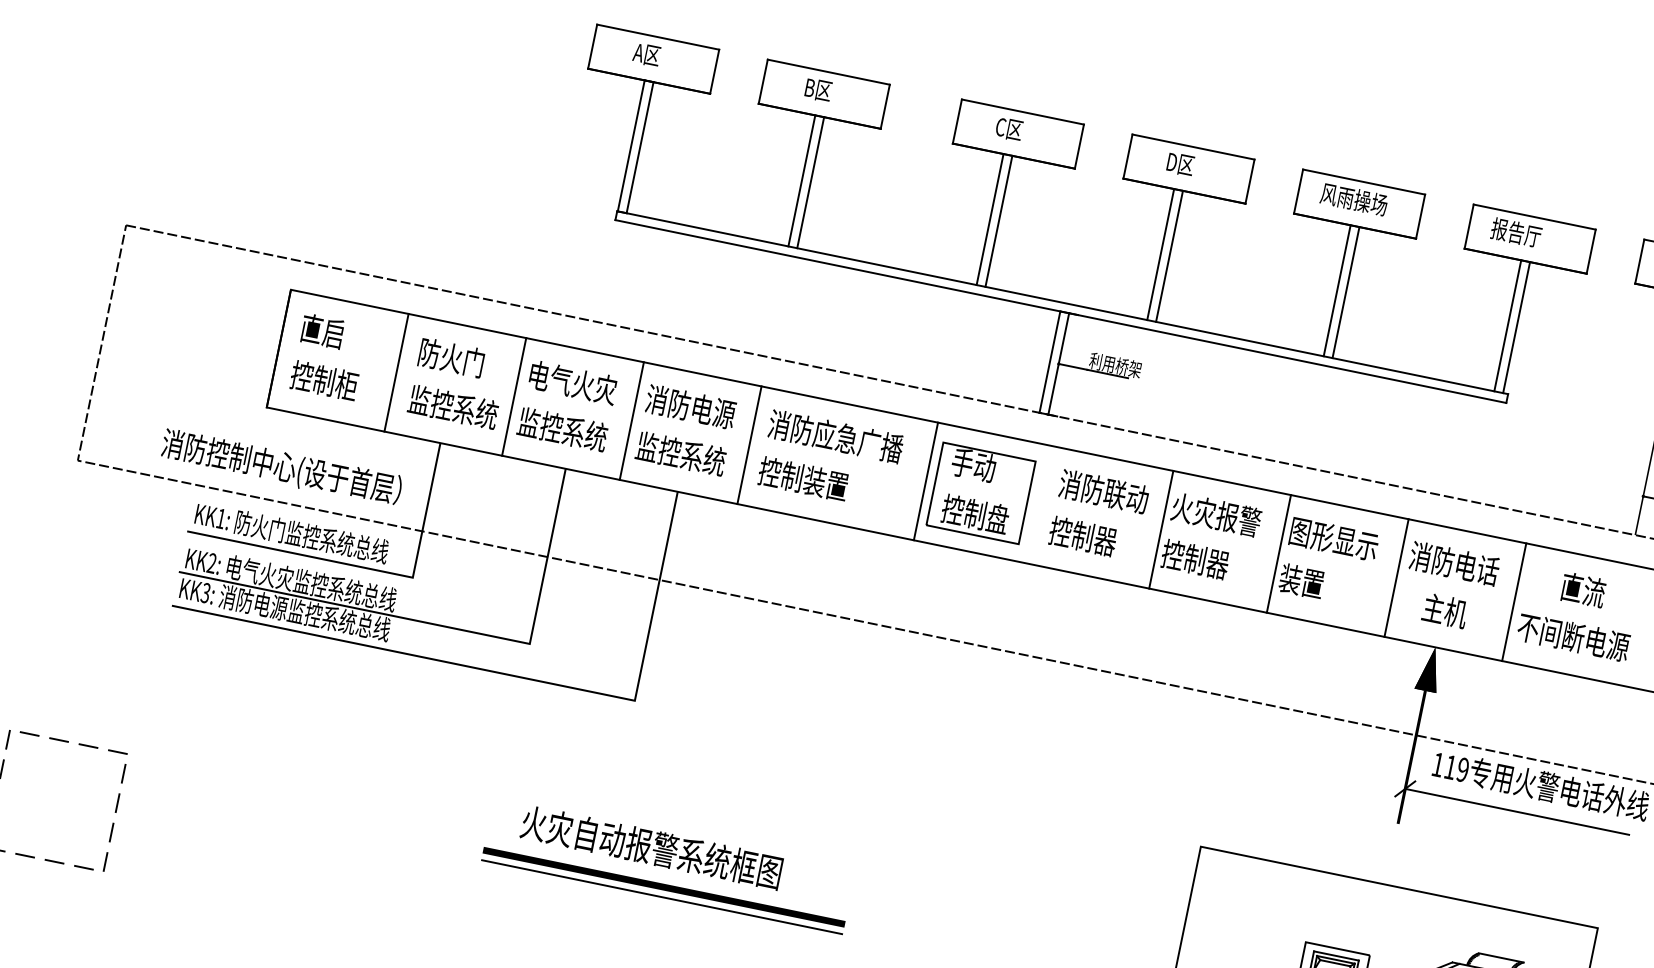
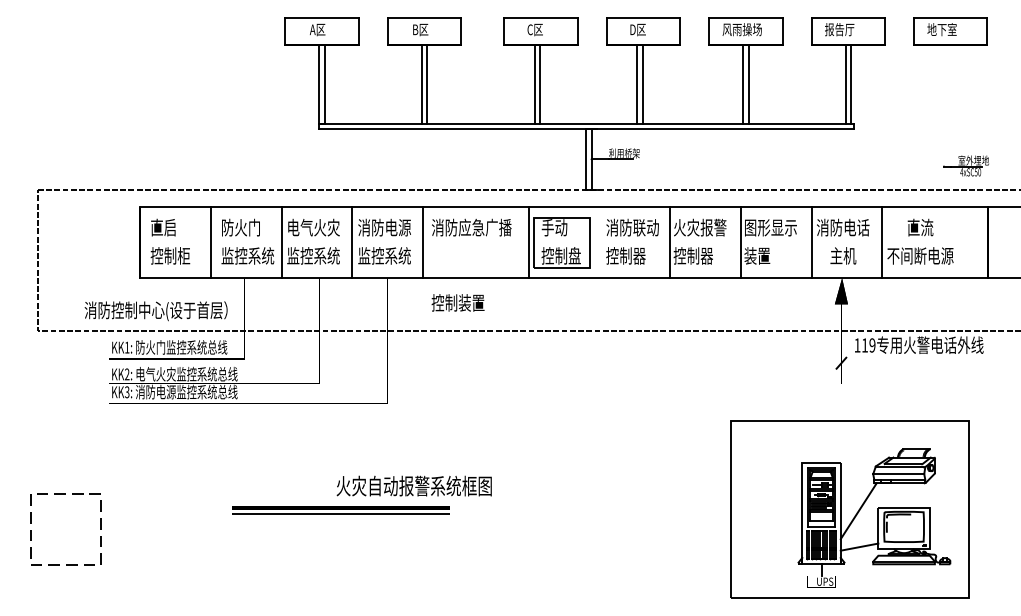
text: (802, 478) -> (457, 302), moved
line: (1516, 812) -> (908, 363), removed
part: (662, 891) -> (340, 510), moved

